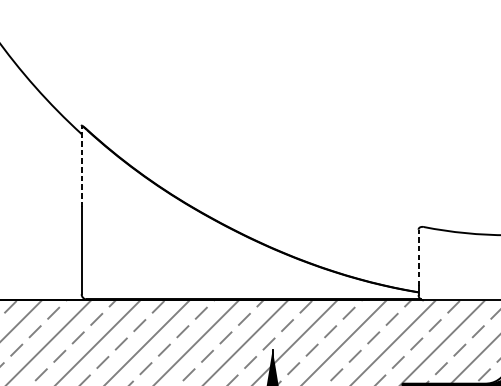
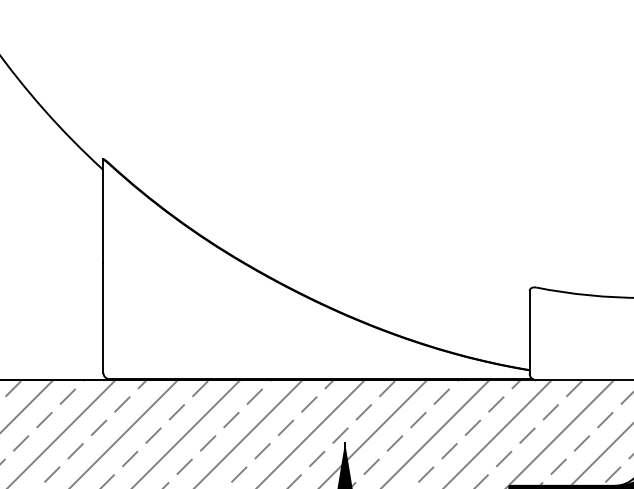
line: (81, 166) -> (103, 210), dashed -> solid
line: (418, 257) -> (529, 326), dashed -> solid

